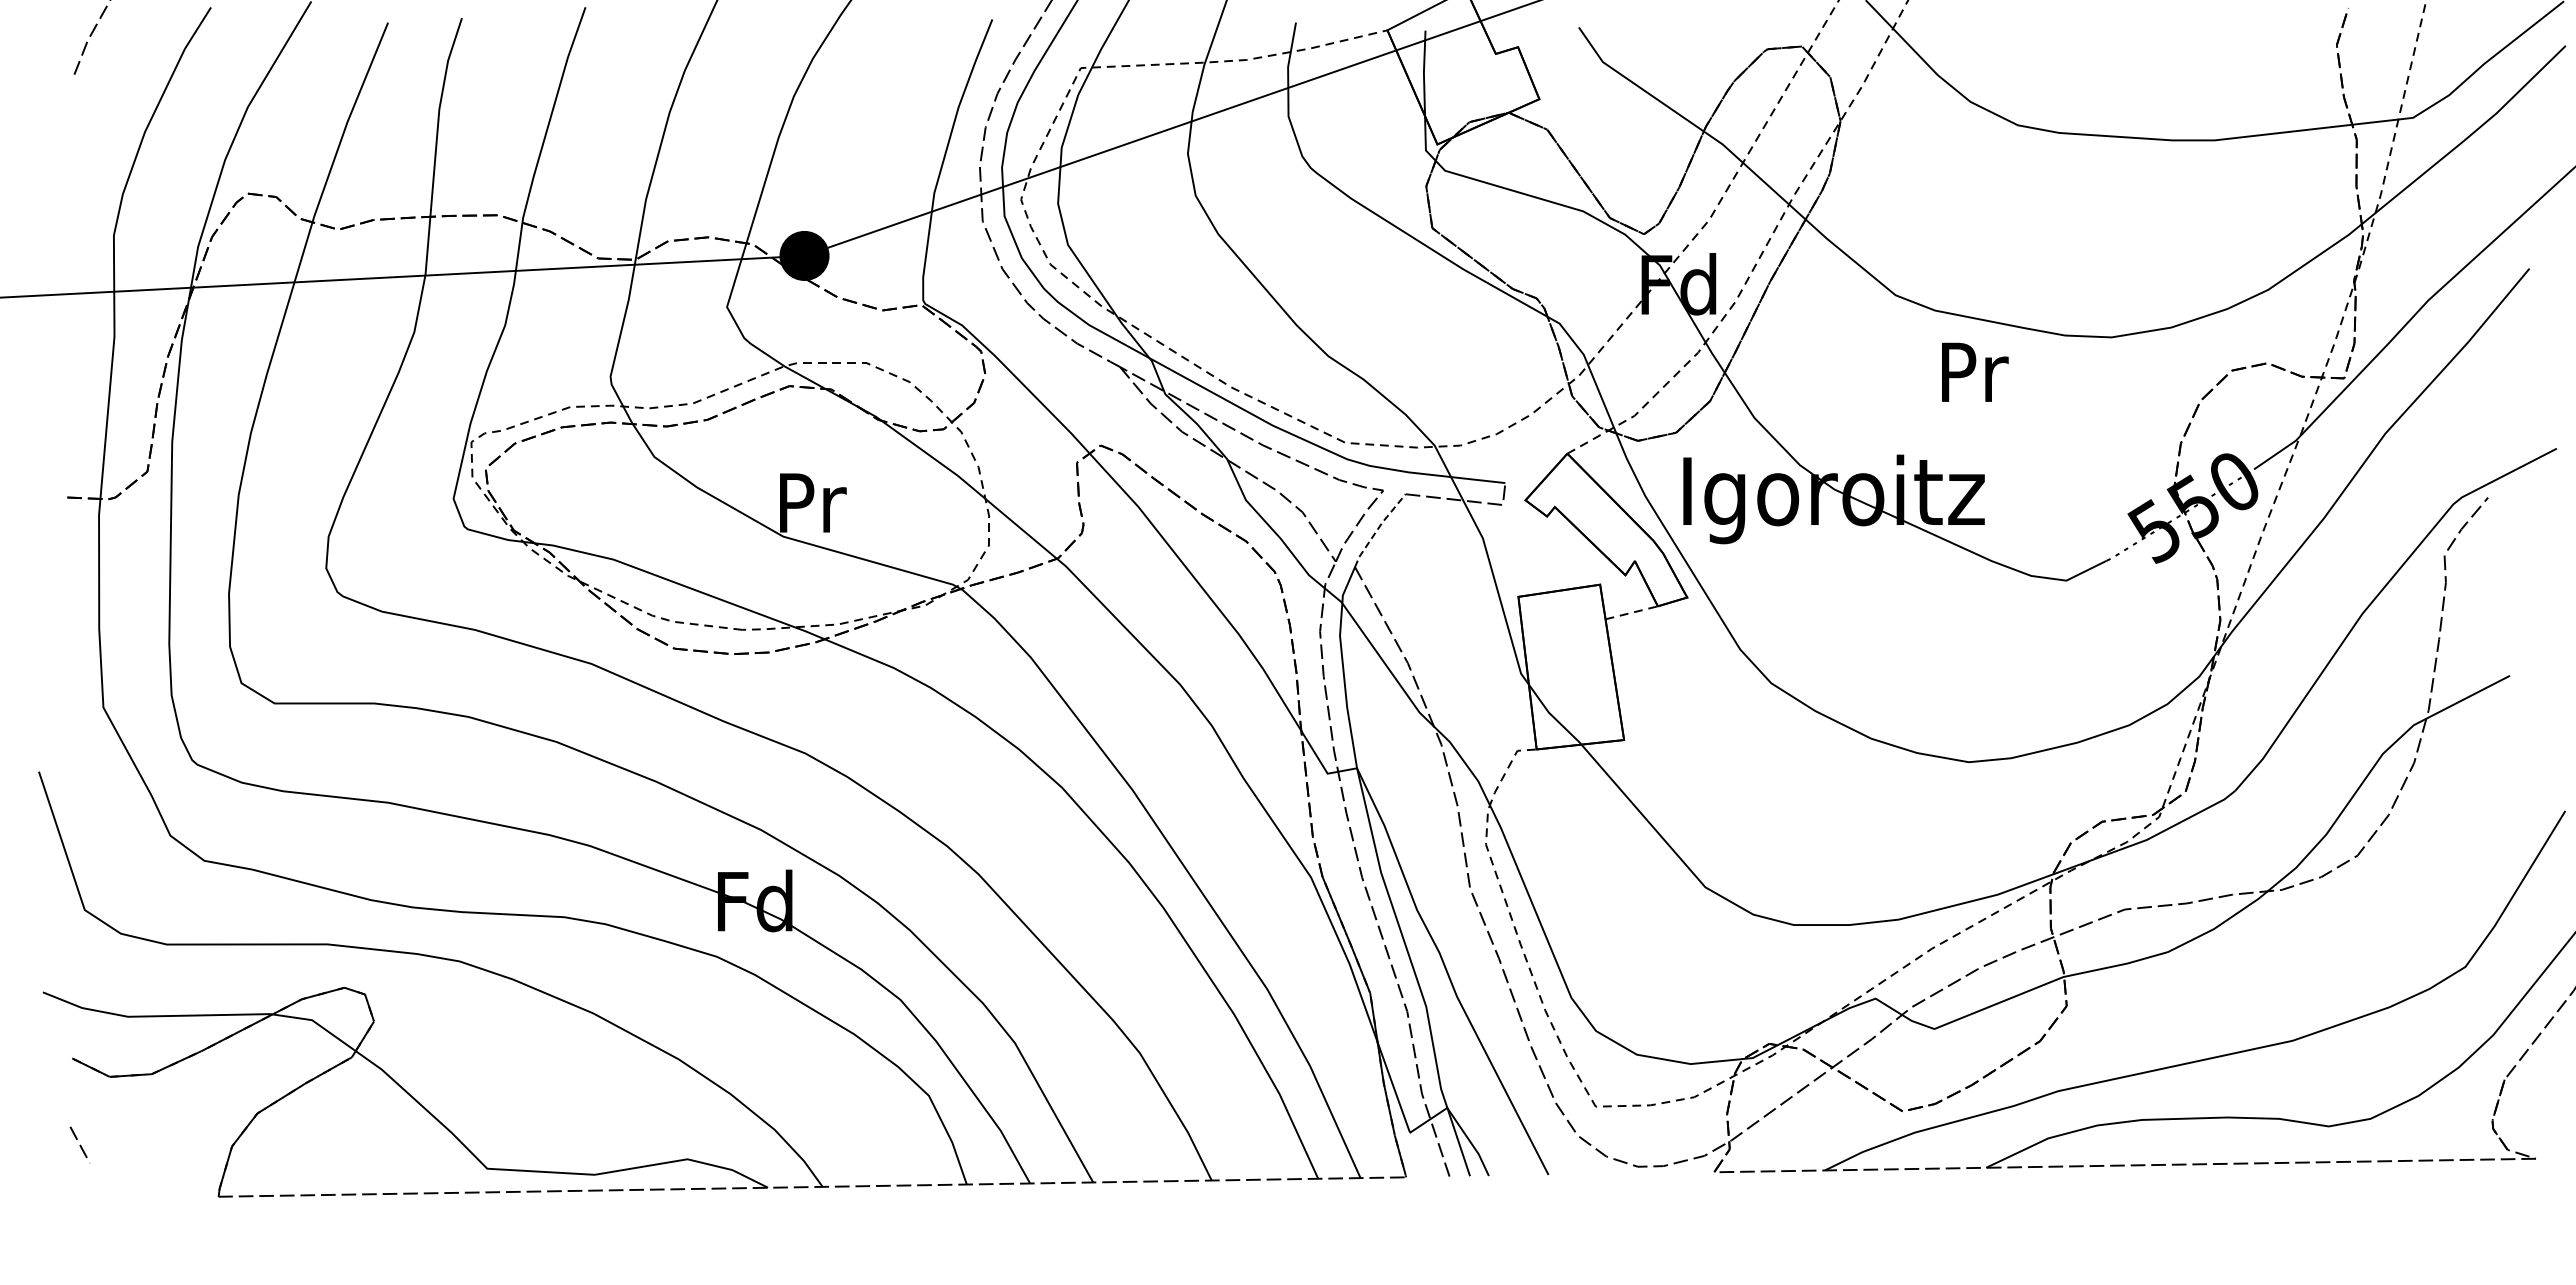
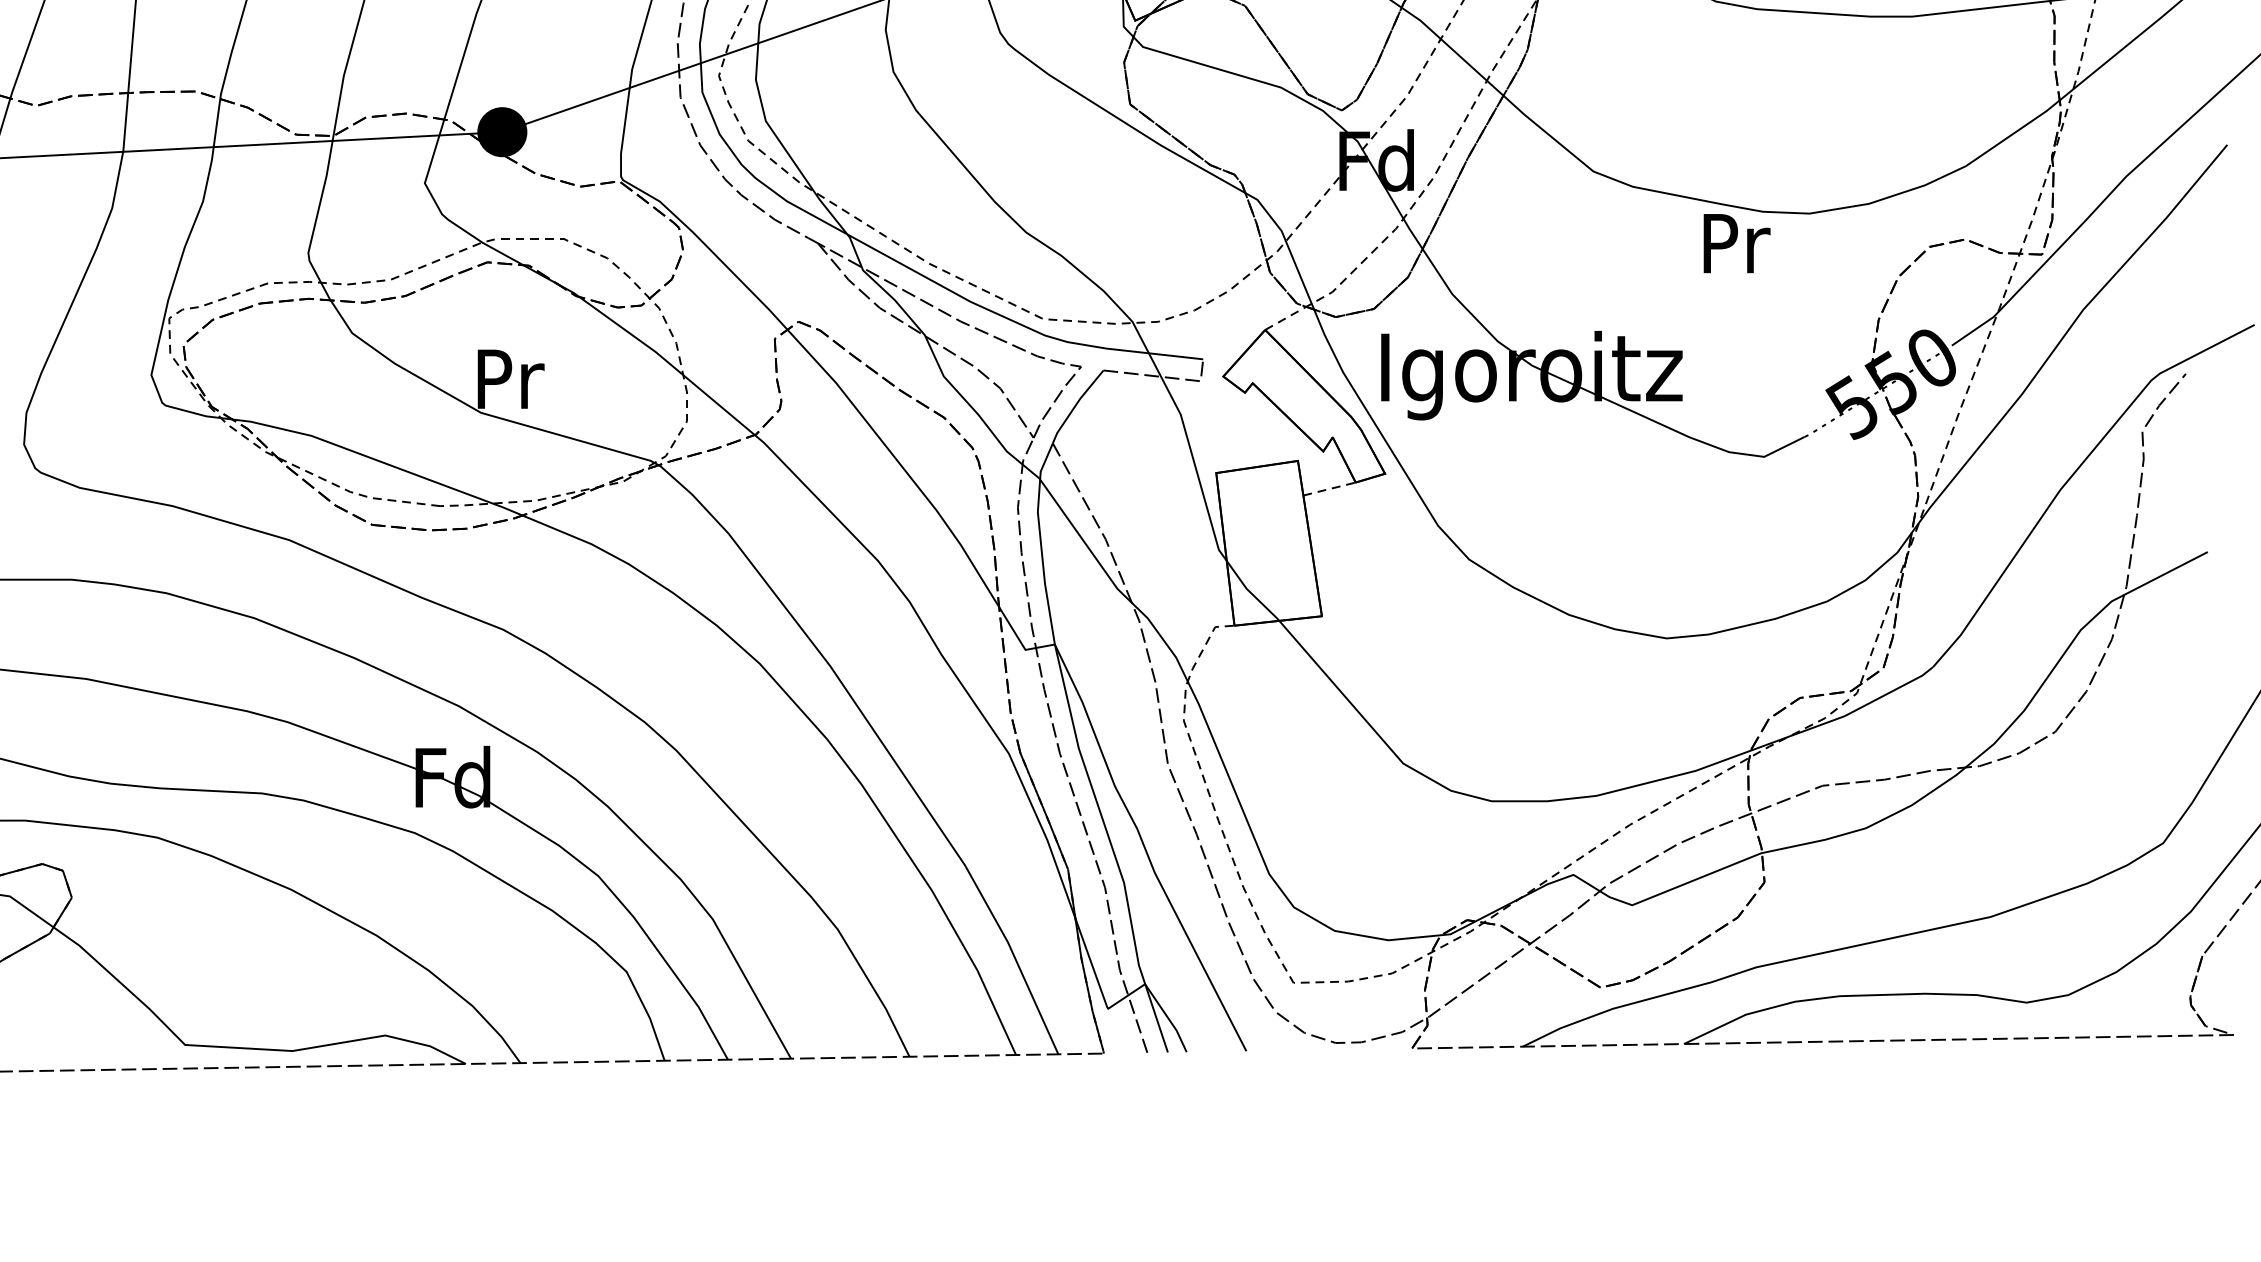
text: (1975, 371) -> (1737, 242), moved
line: (1378, 529) -> (1076, 405), dashed -> solid

